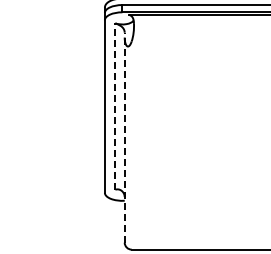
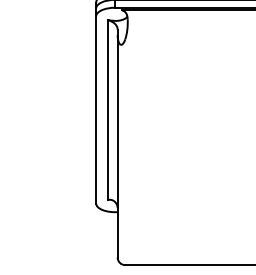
line: (115, 106) -> (107, 109), dashed -> solid
line: (124, 137) -> (117, 143), dashed -> solid

